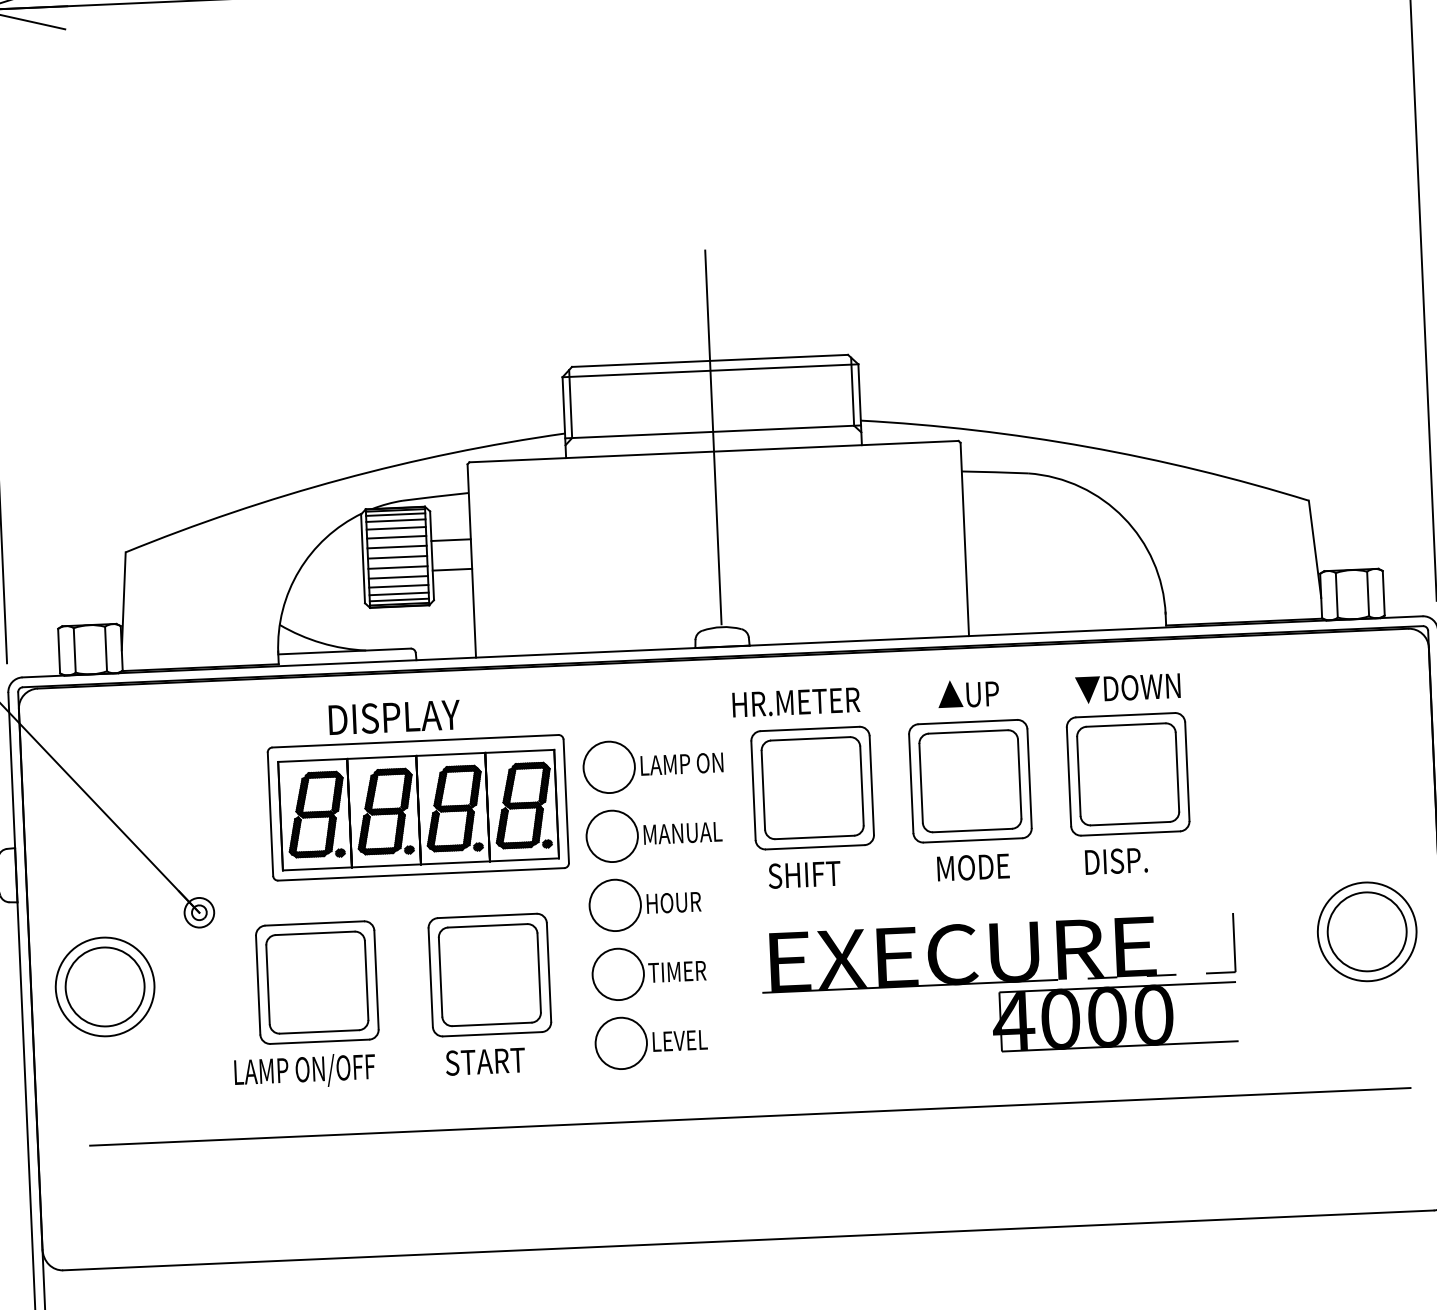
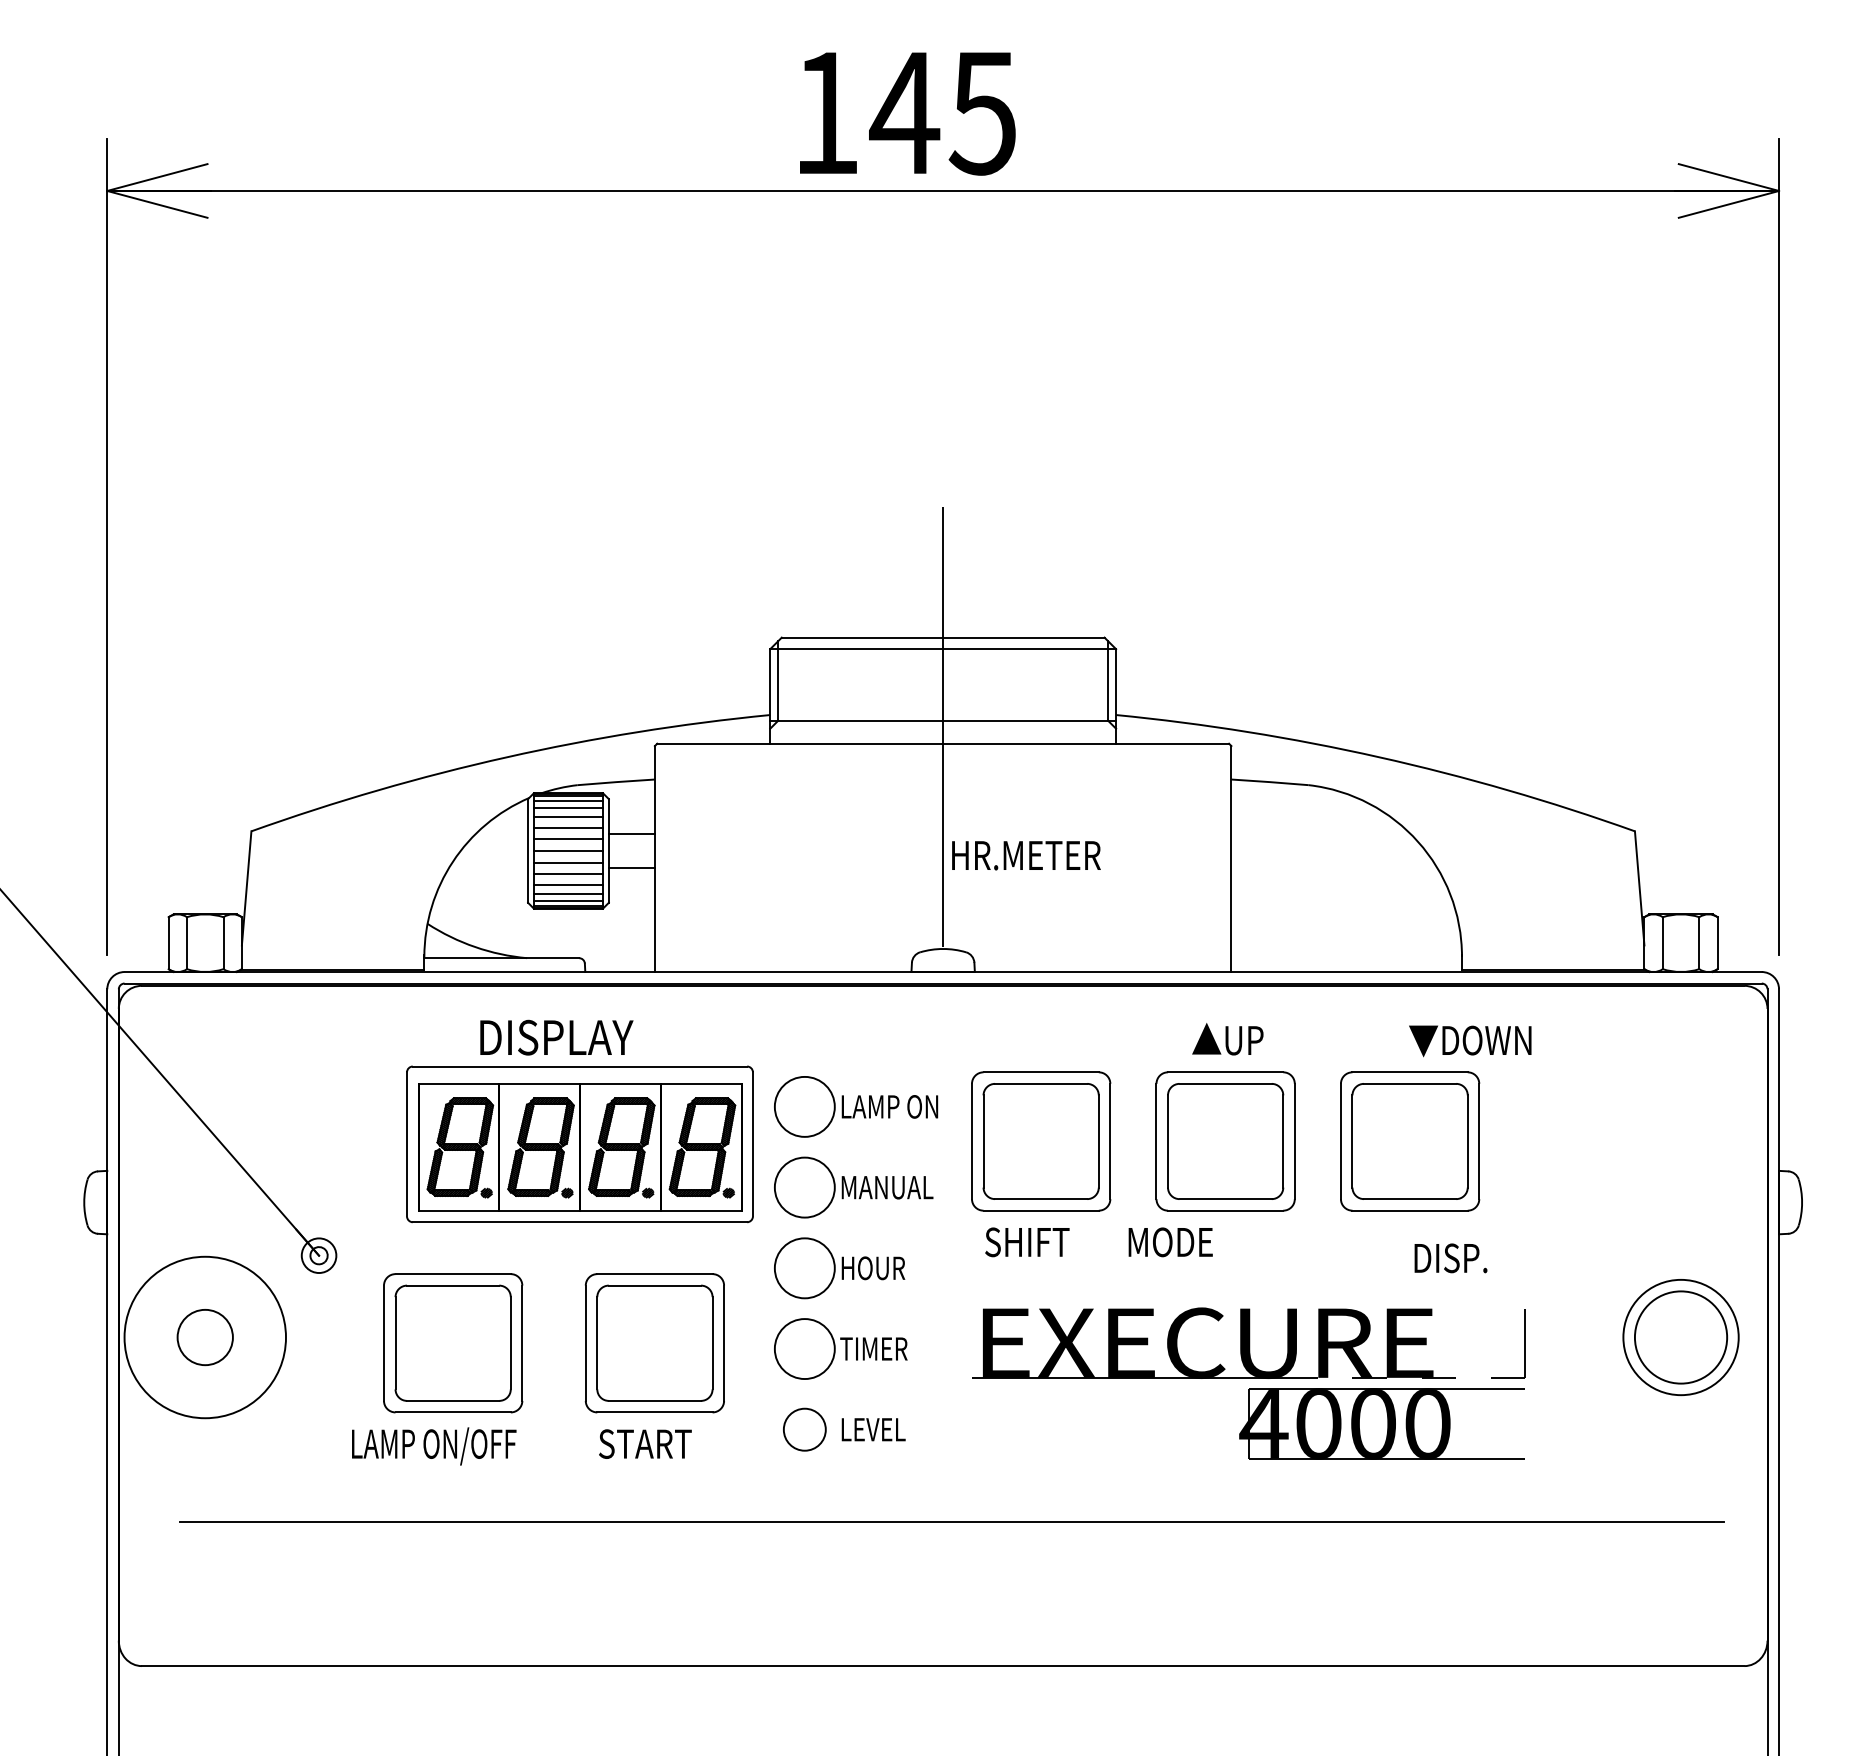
text: (1128, 688) -> (1470, 1041), moved
text: (796, 702) -> (1026, 855), moved
text: (1116, 861) -> (1450, 1258), moved
text: (973, 867) -> (1170, 1242), moved
circle: (104, 986) -> (204, 1337), size x1.4
circle: (105, 986) -> (205, 1337), size x0.6
circle: (621, 1043) -> (804, 1429), size x0.7

